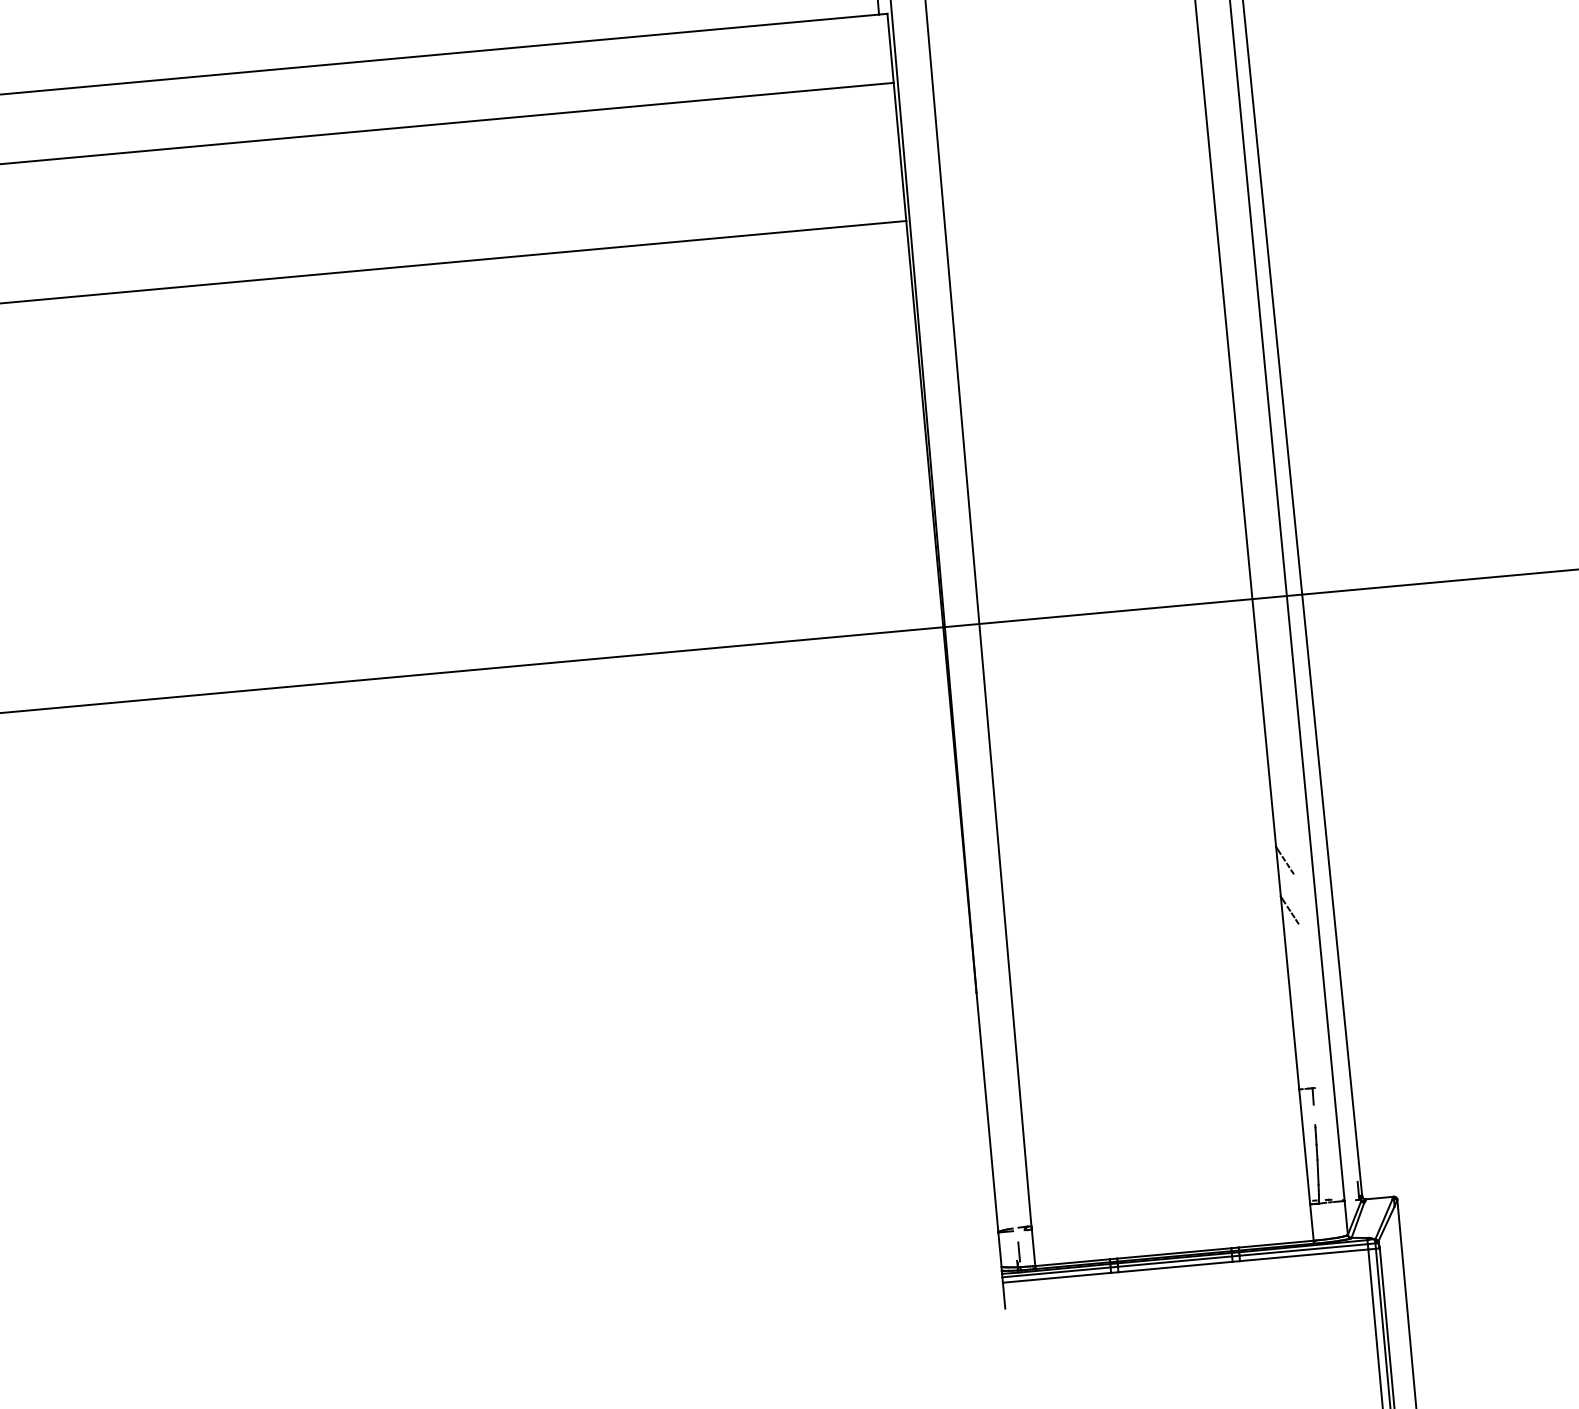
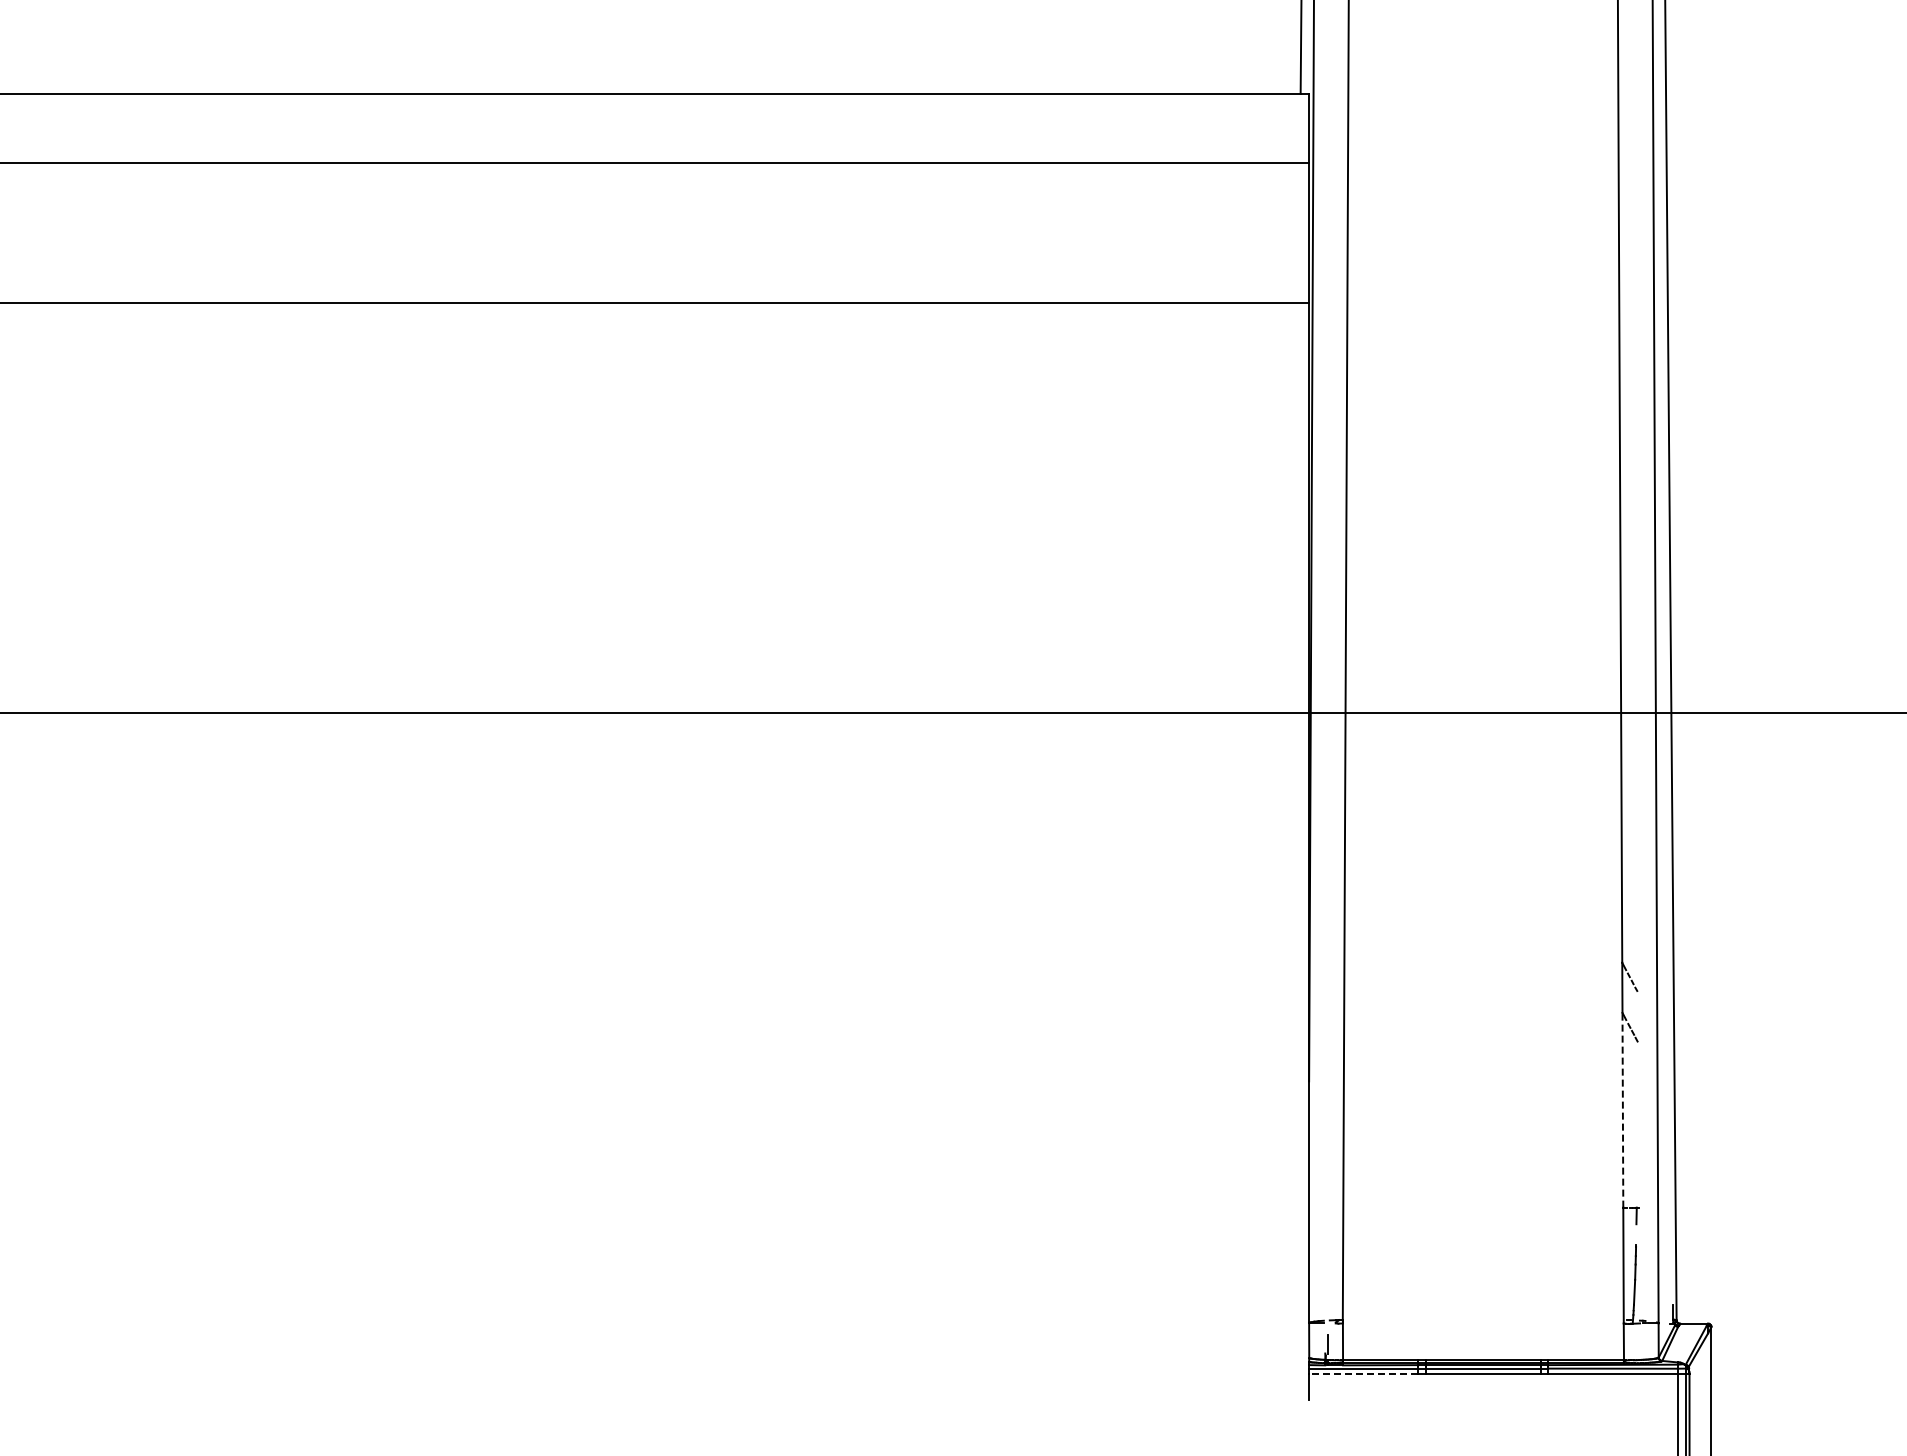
line: (1289, 992) -> (1622, 1109), solid -> dashed
line: (1056, 1278) -> (1363, 1374), solid -> dashed

